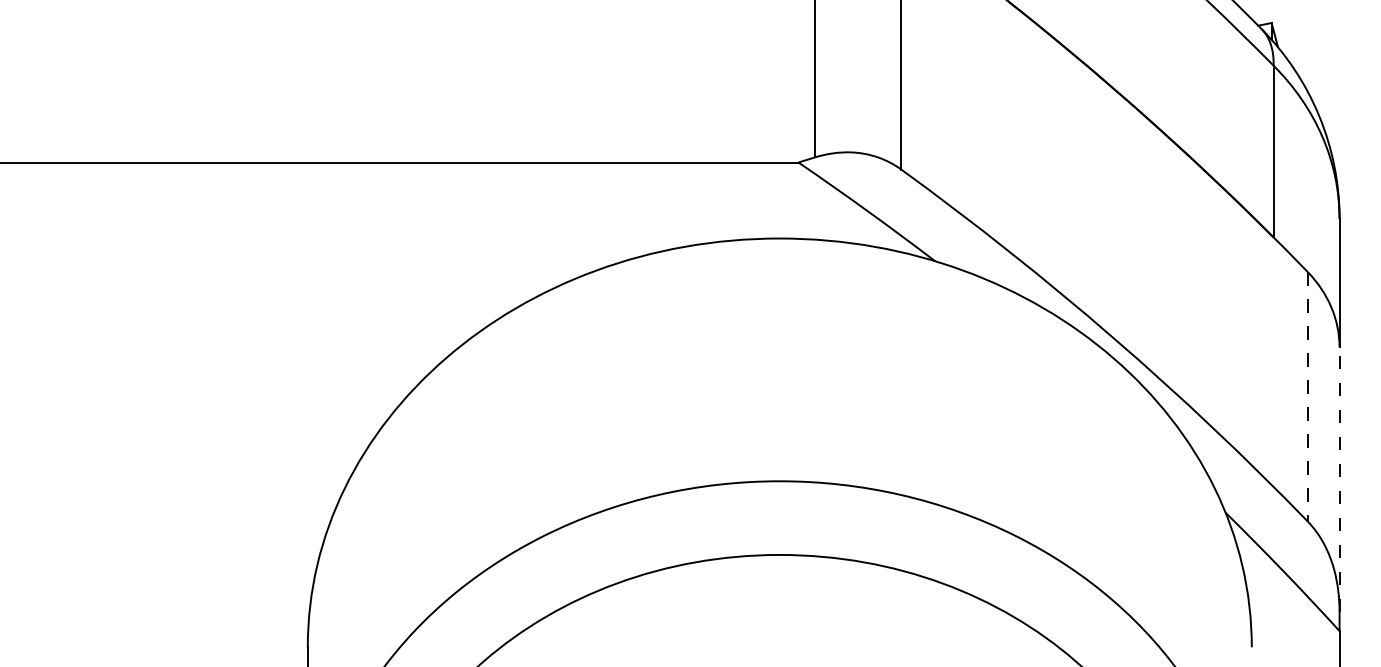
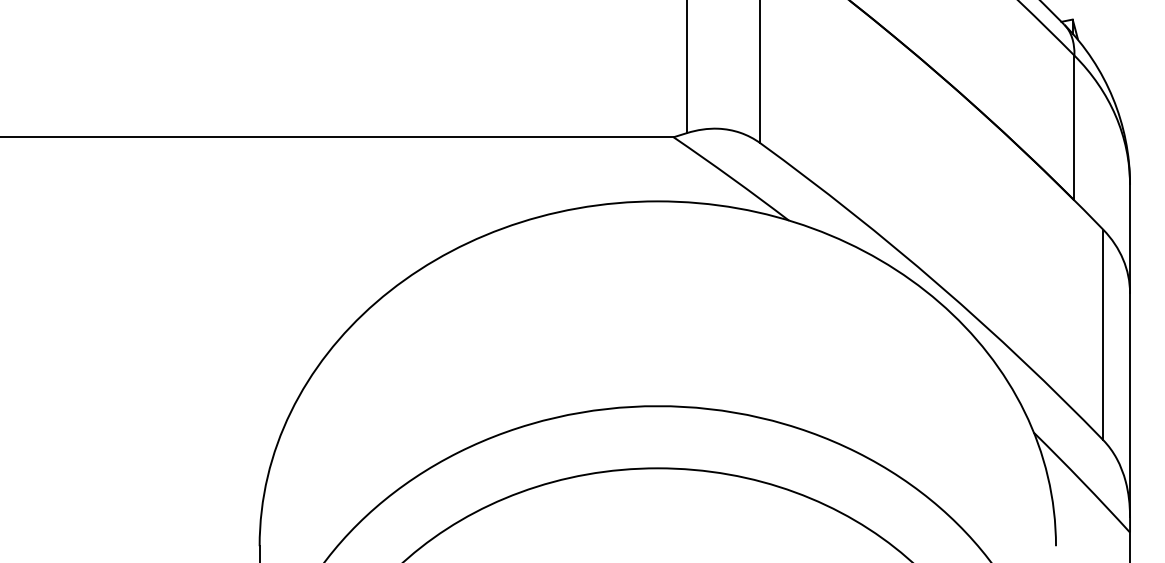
line: (1308, 397) -> (1103, 335), dashed -> solid
line: (1340, 479) -> (1130, 404), dashed -> solid

